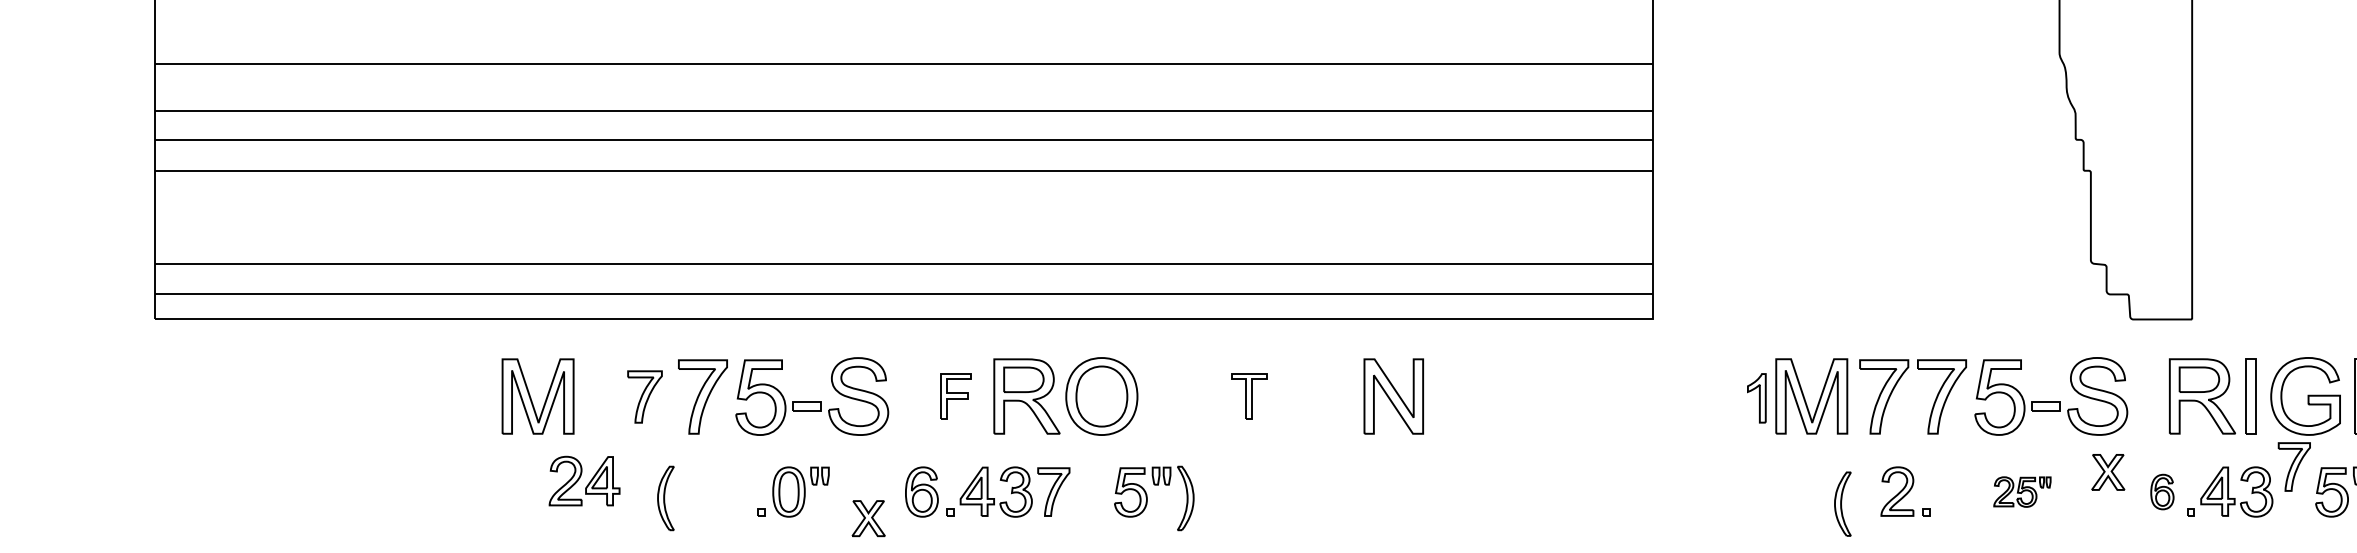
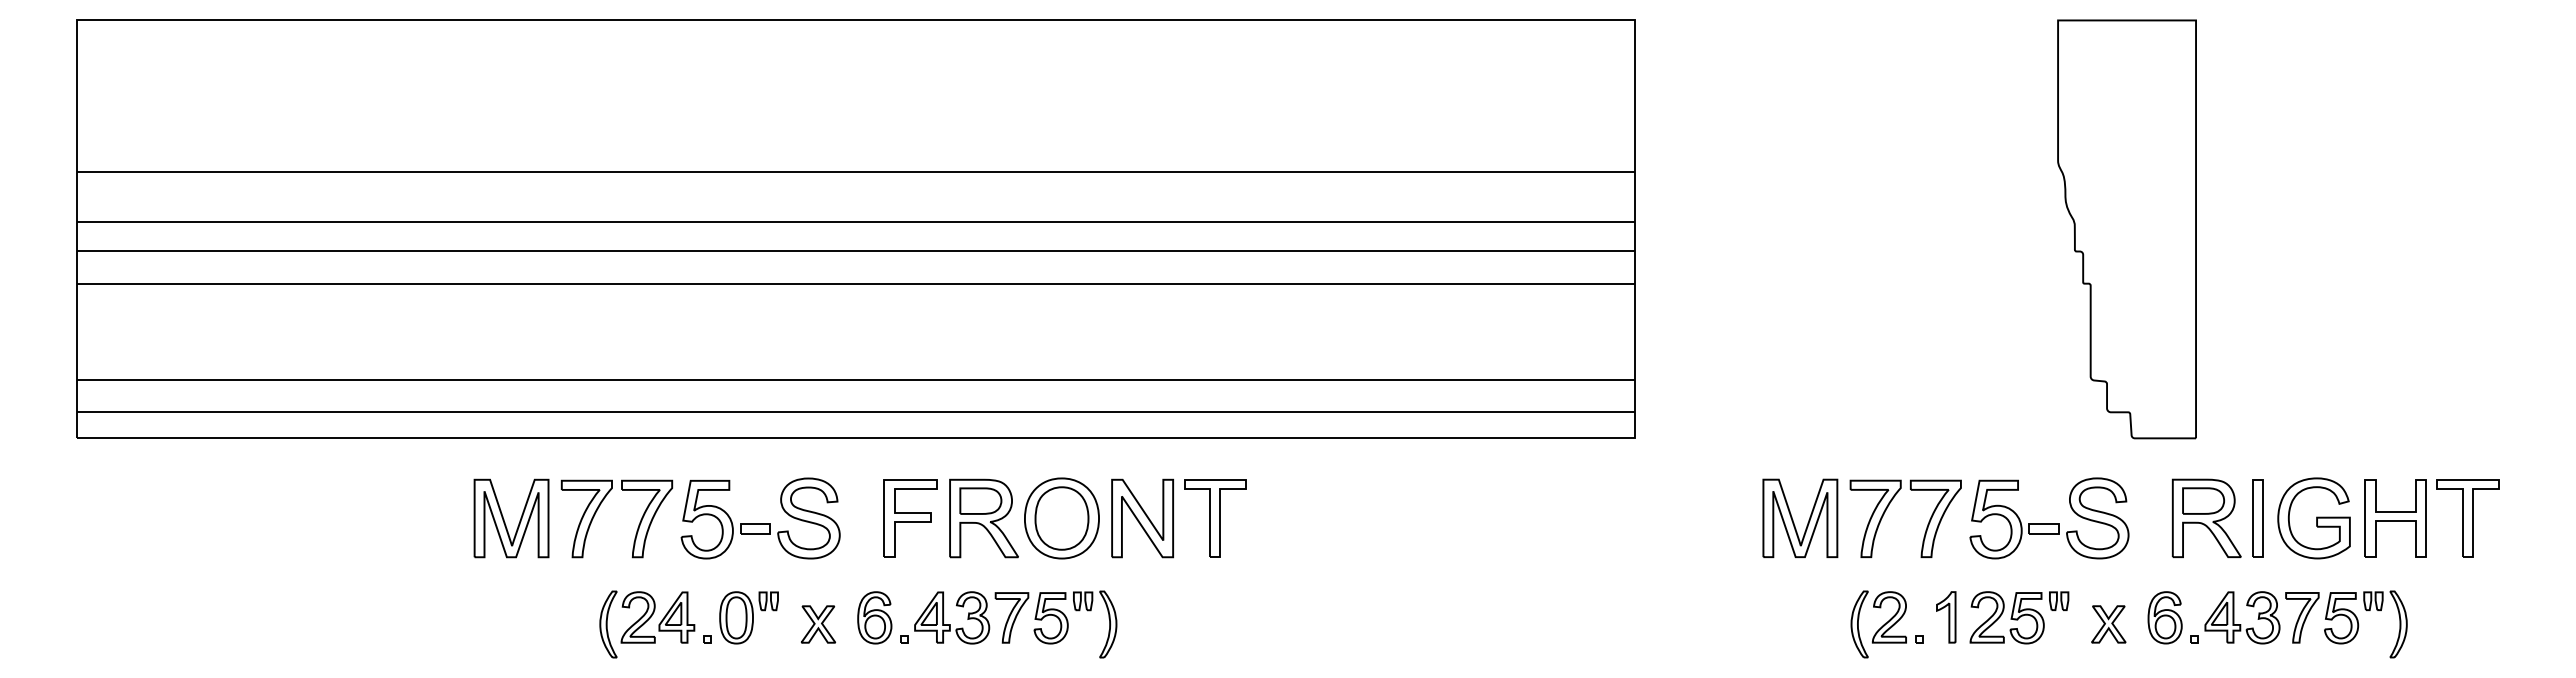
part: (644, 396) -> (586, 518), size x1.43
part: (956, 396) -> (910, 518), size x1.67
part: (1249, 396) -> (1215, 518), size x1.67
part: (1393, 396) -> (1142, 518), moved
part: (531, 397) -> (504, 519), moved
part: (1757, 398) -> (1946, 617), moved
part: (2294, 466) -> (2302, 617), moved
part: (2108, 472) -> (2108, 624), moved
part: (584, 481) -> (657, 617), moved
part: (2022, 491) -> (2019, 617), size x1.67
part: (2161, 491) -> (2164, 617), size x1.43
part: (1147, 498) -> (1068, 624), moved
part: (1842, 504) -> (1859, 624), moved
part: (868, 518) -> (818, 624), moved

